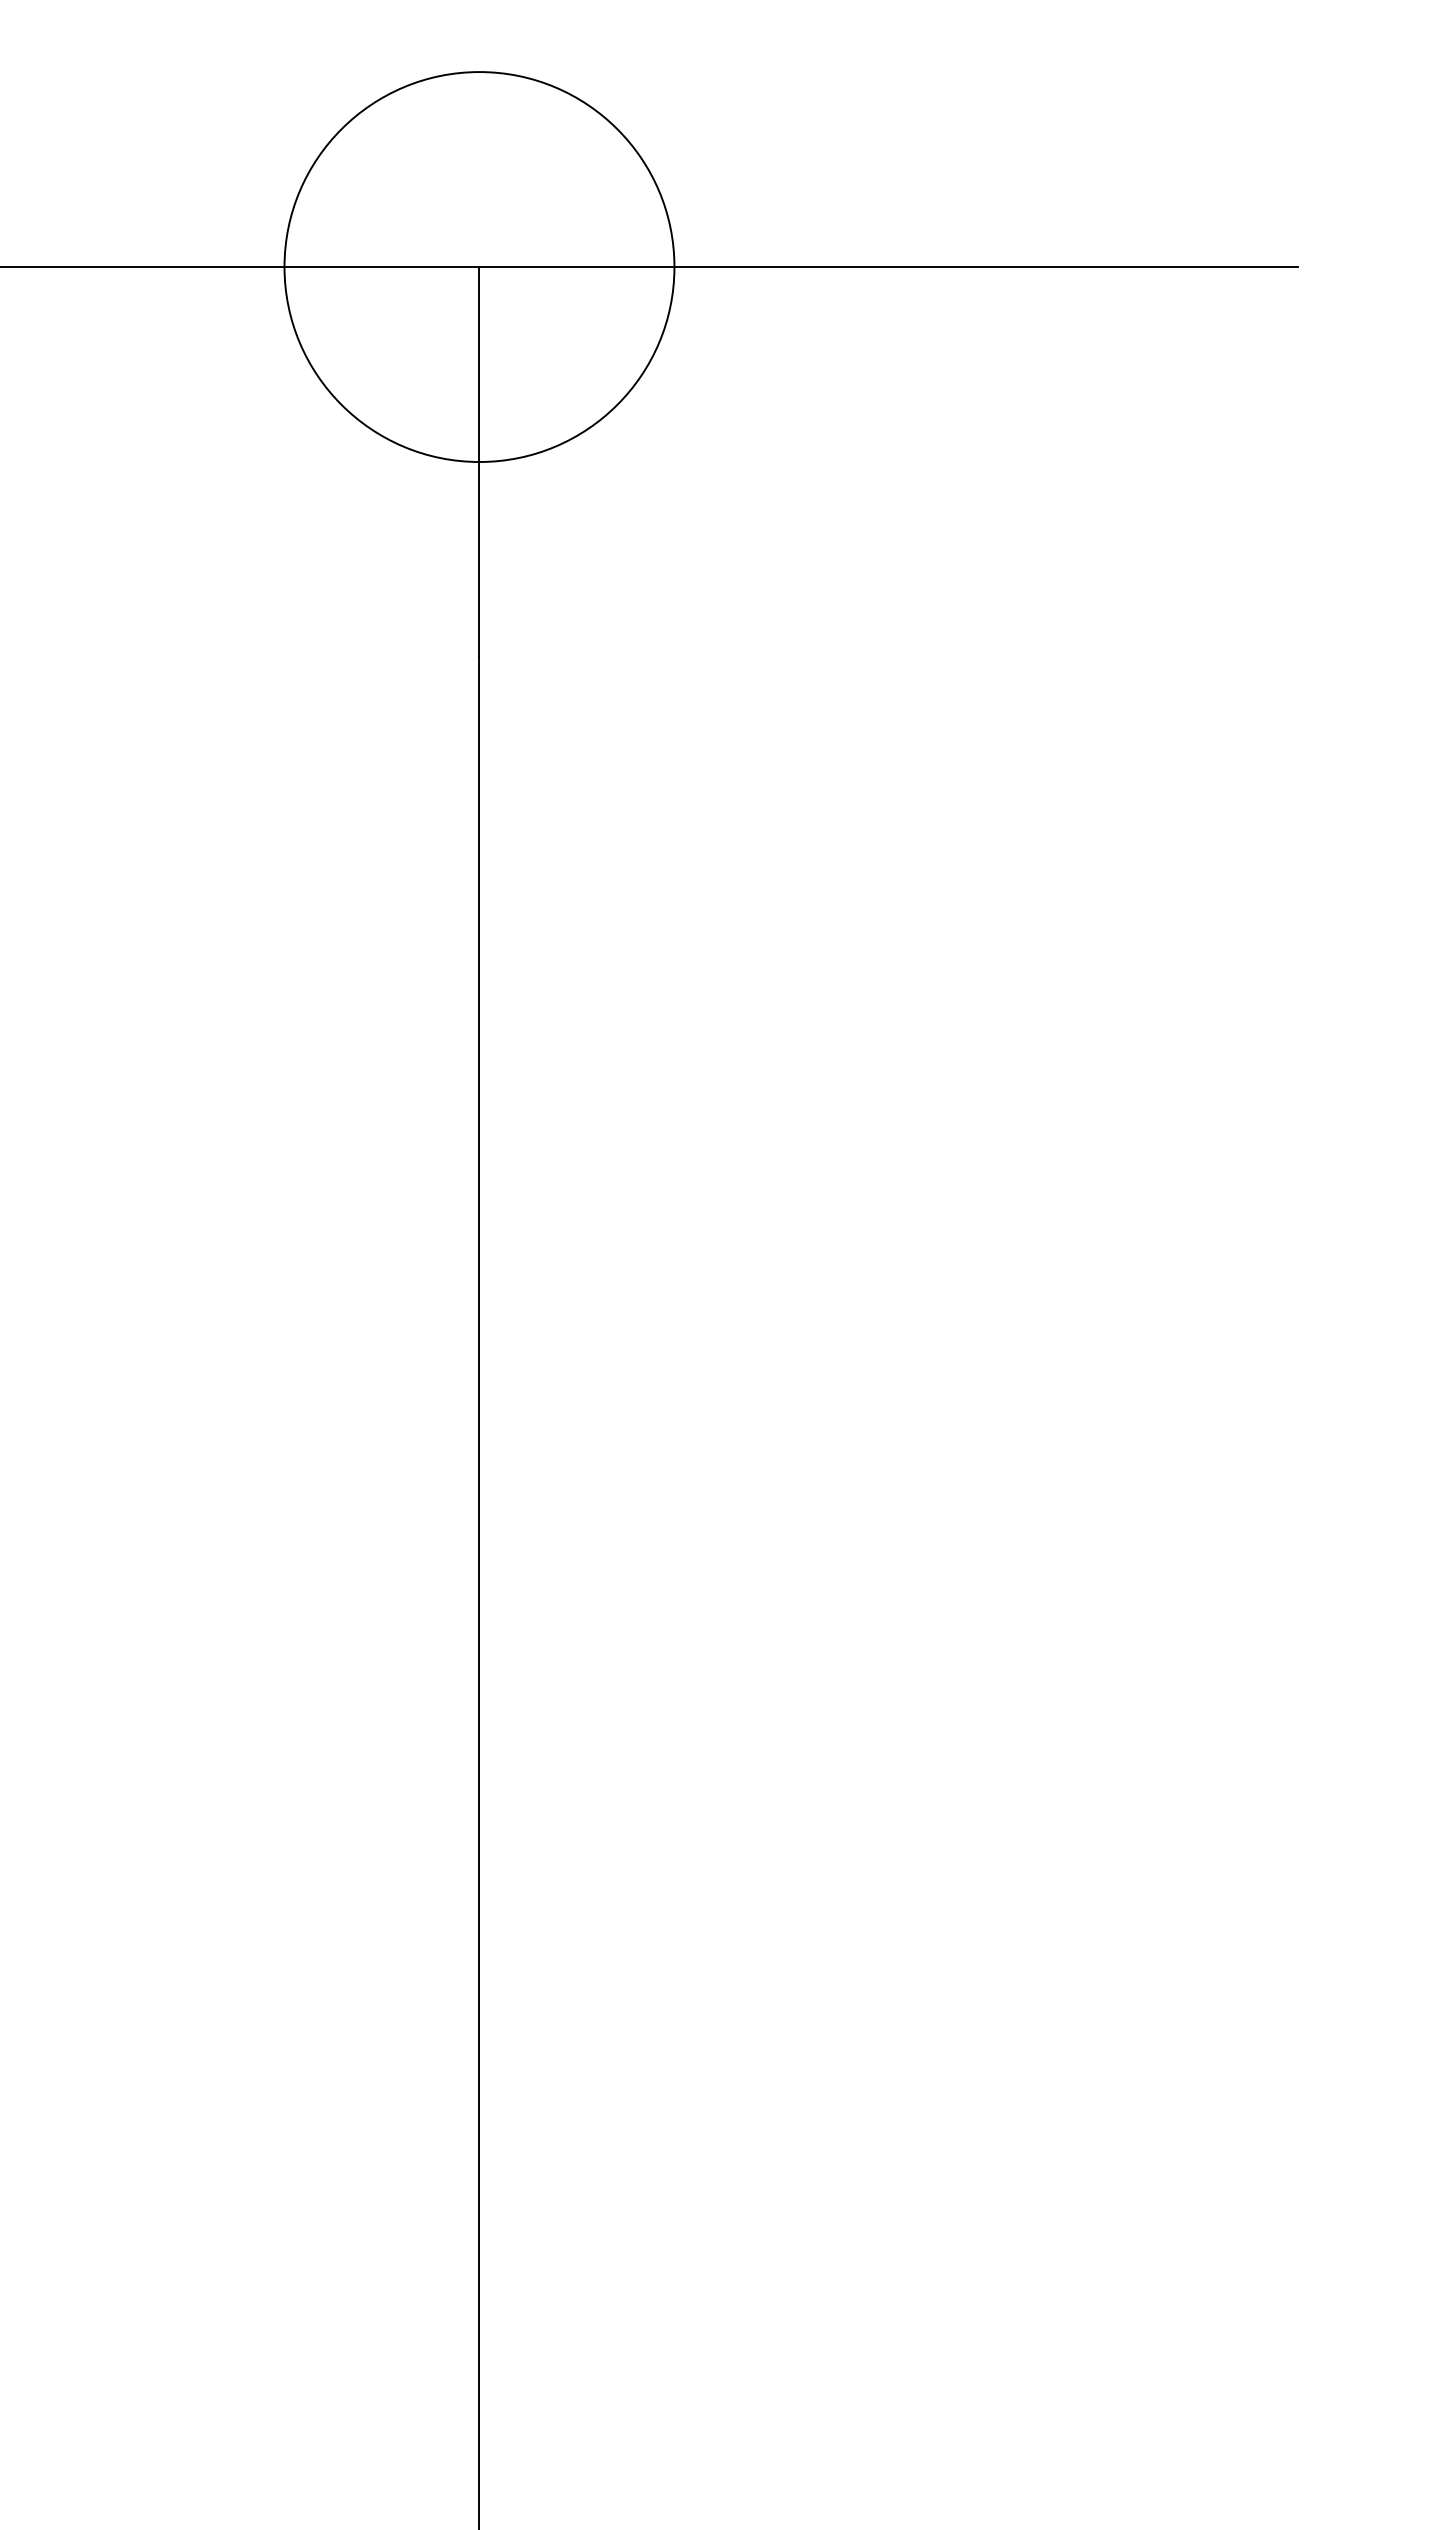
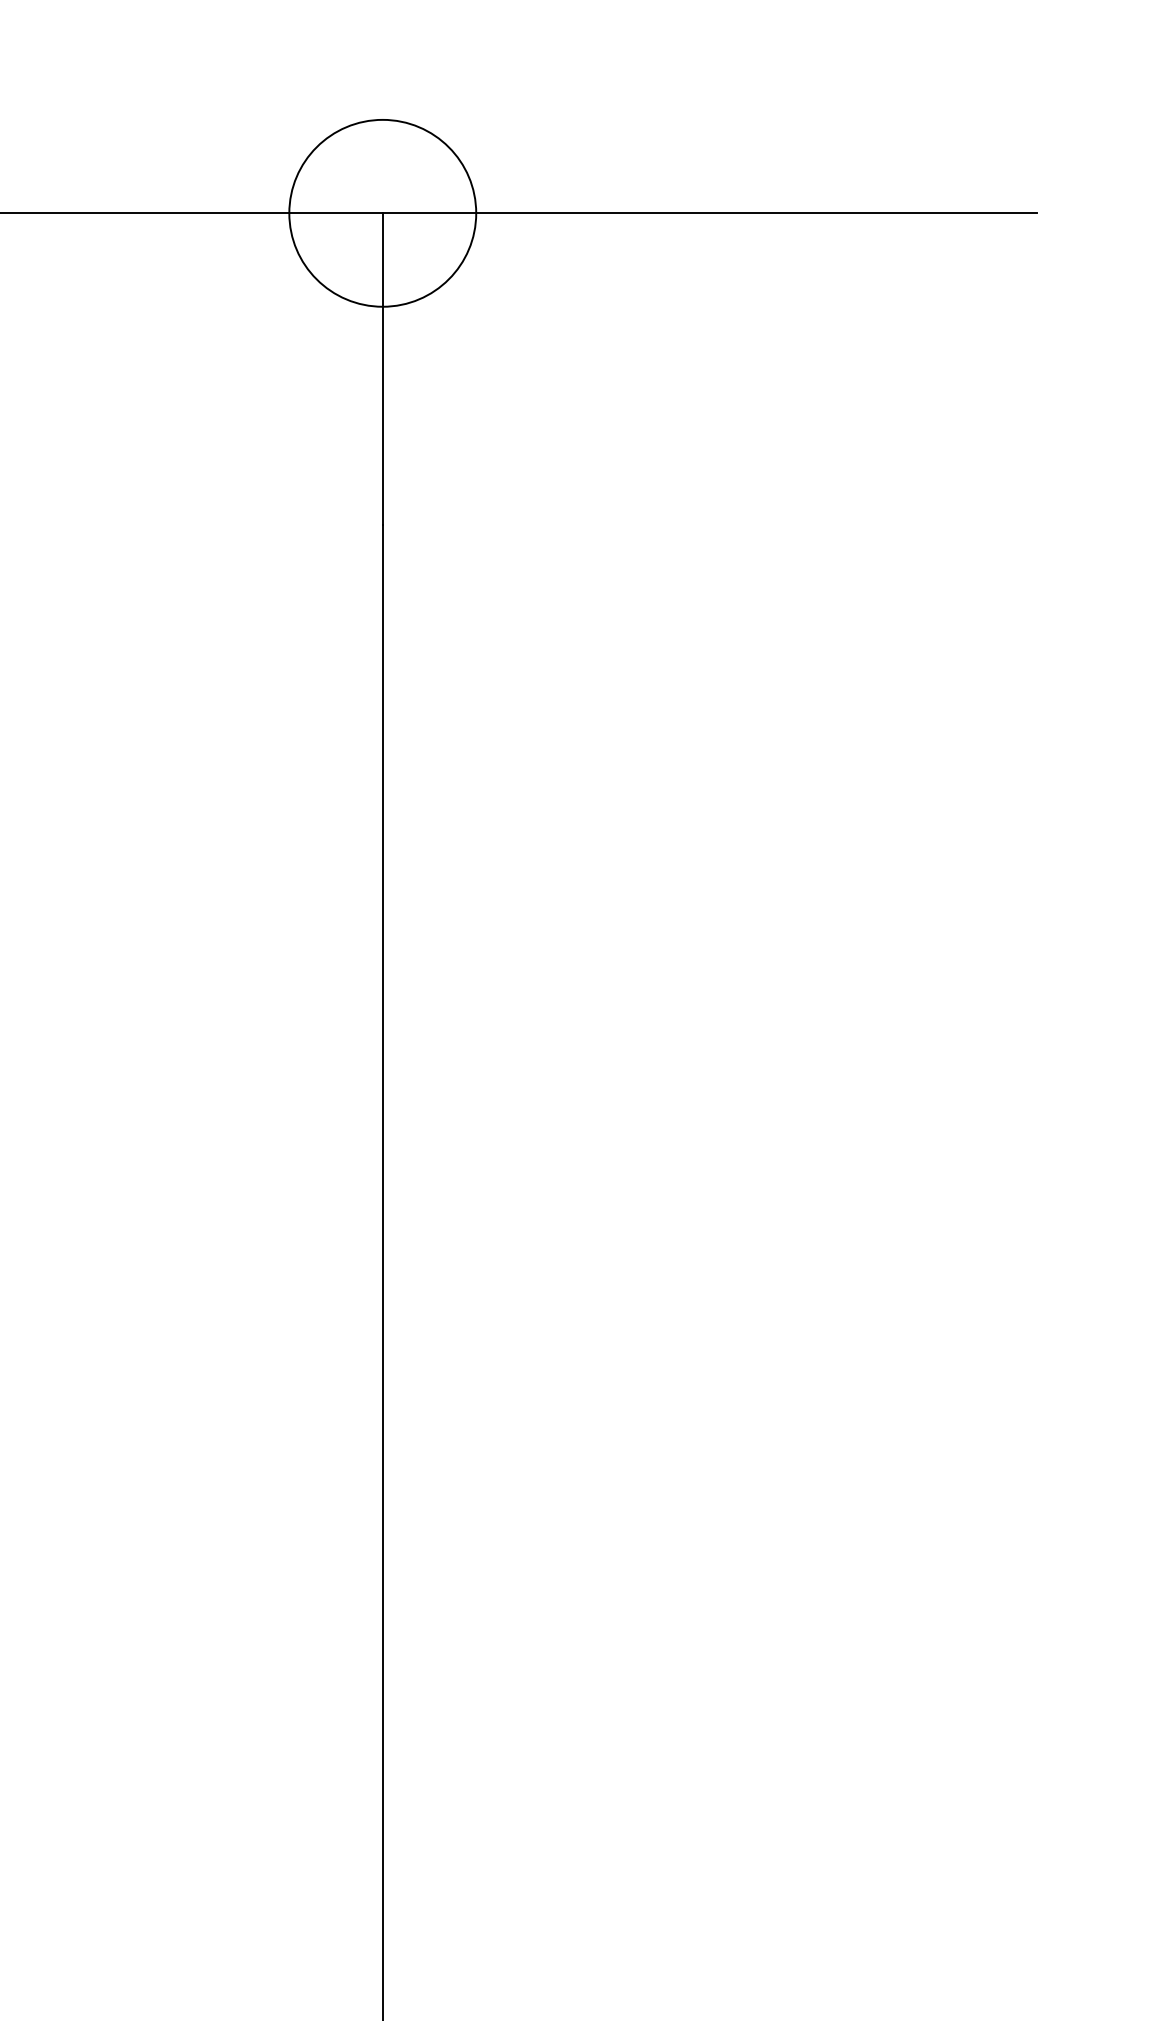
circle: (479, 267) -> (382, 213), size x0.6

